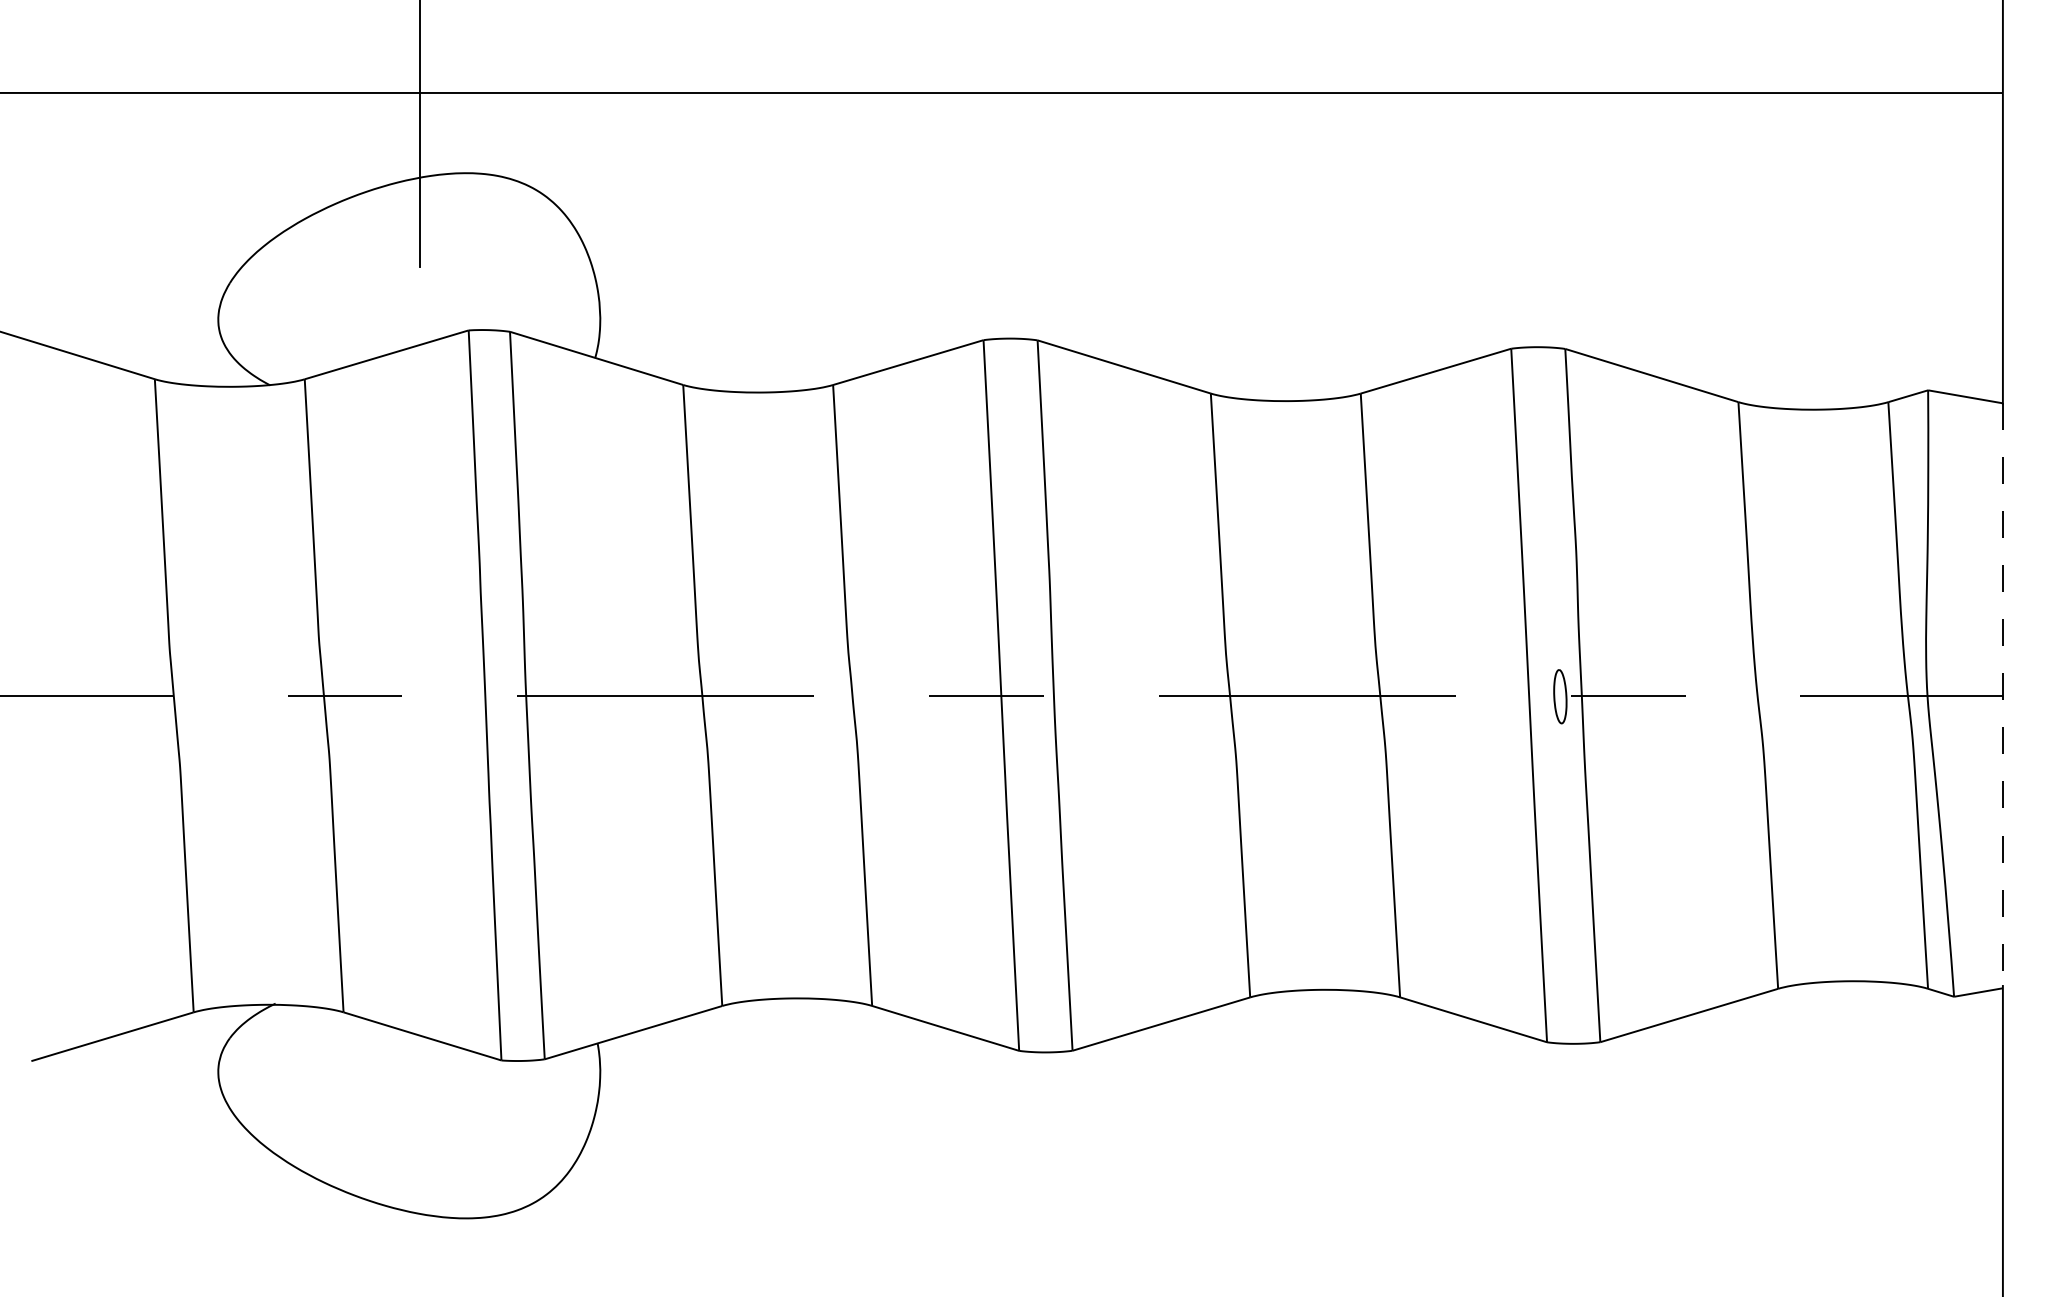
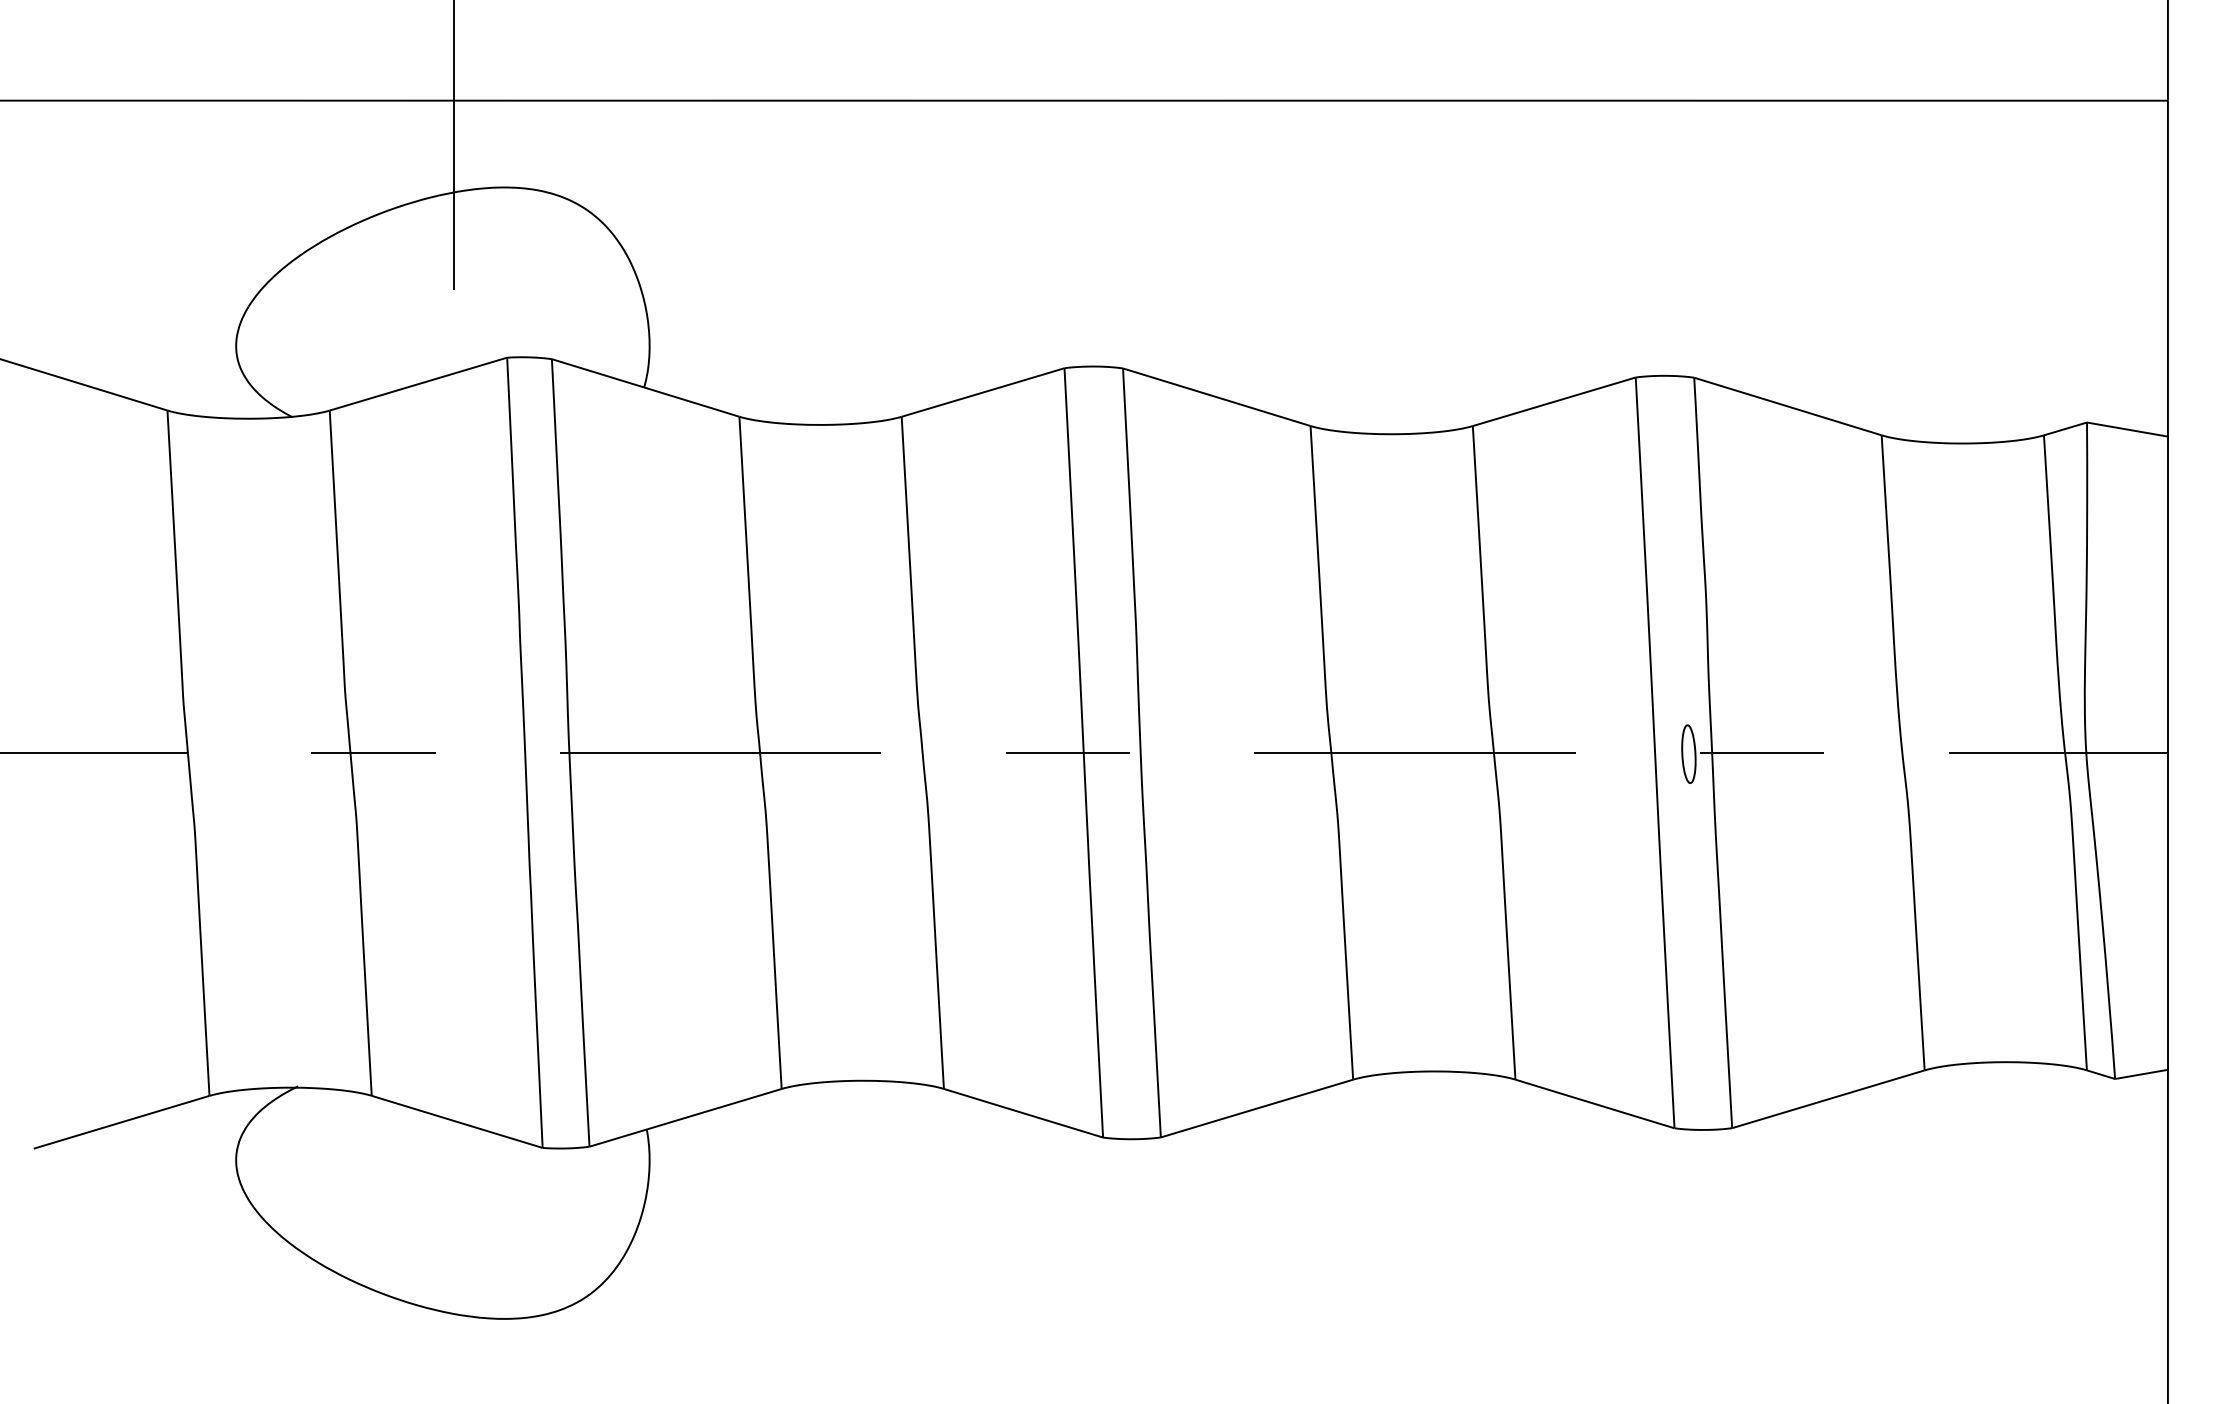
line: (2002, 696) -> (2167, 753), dashed -> solid

